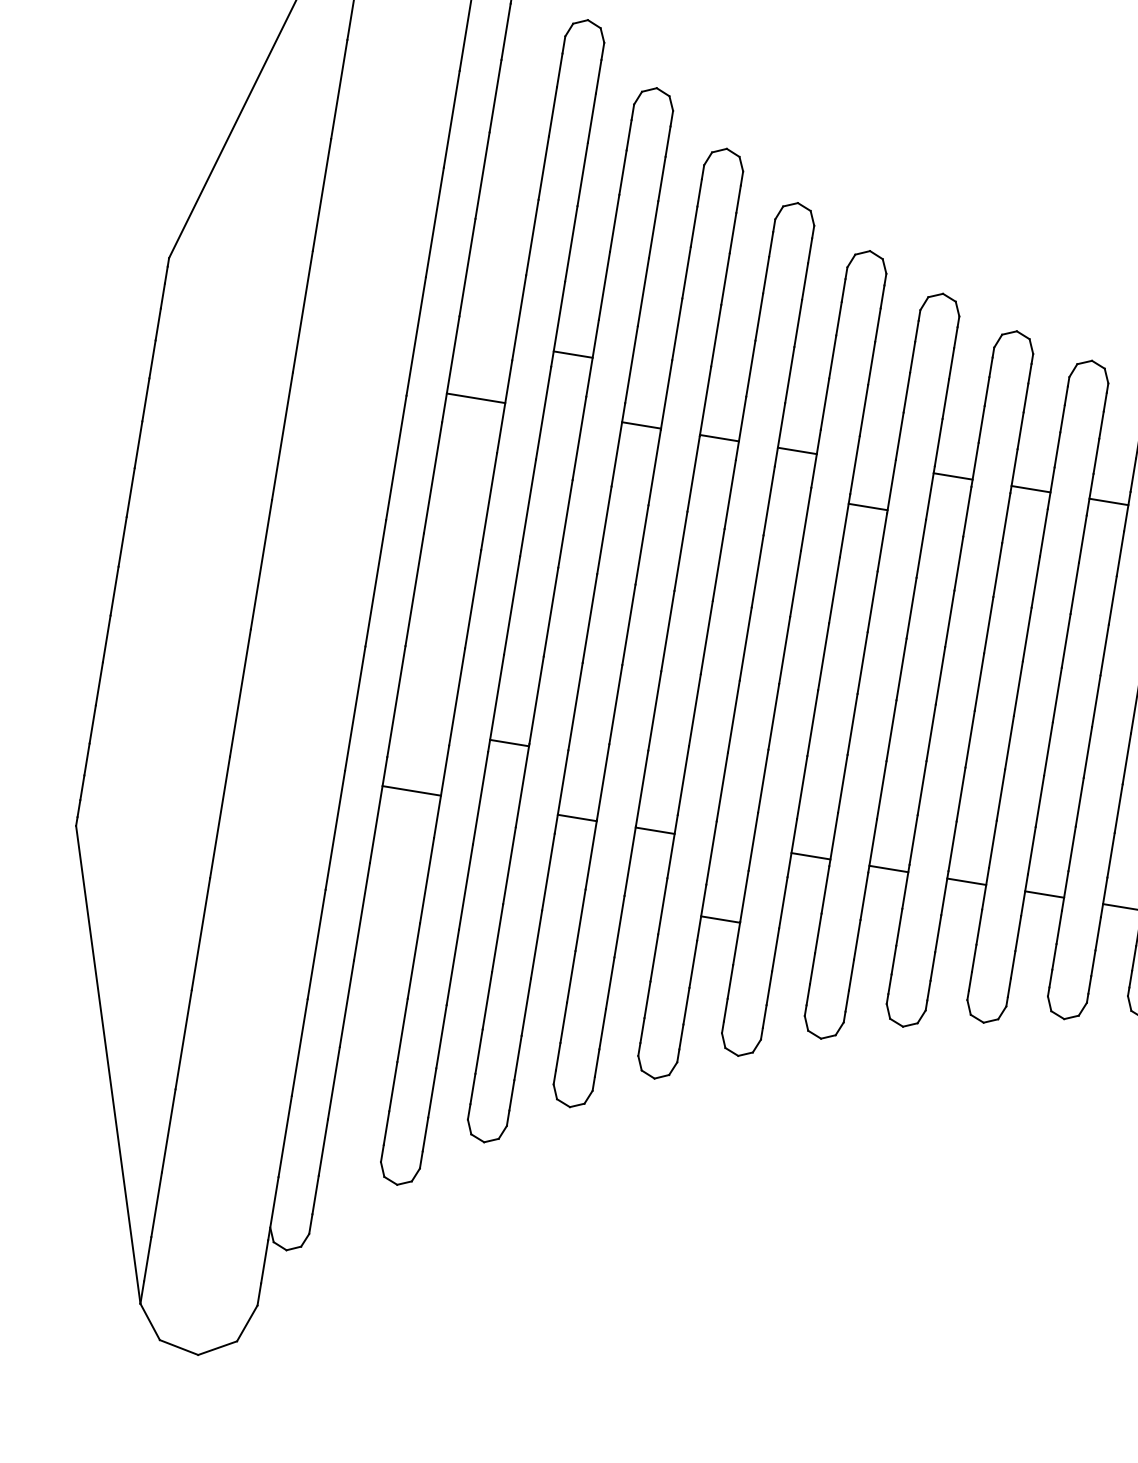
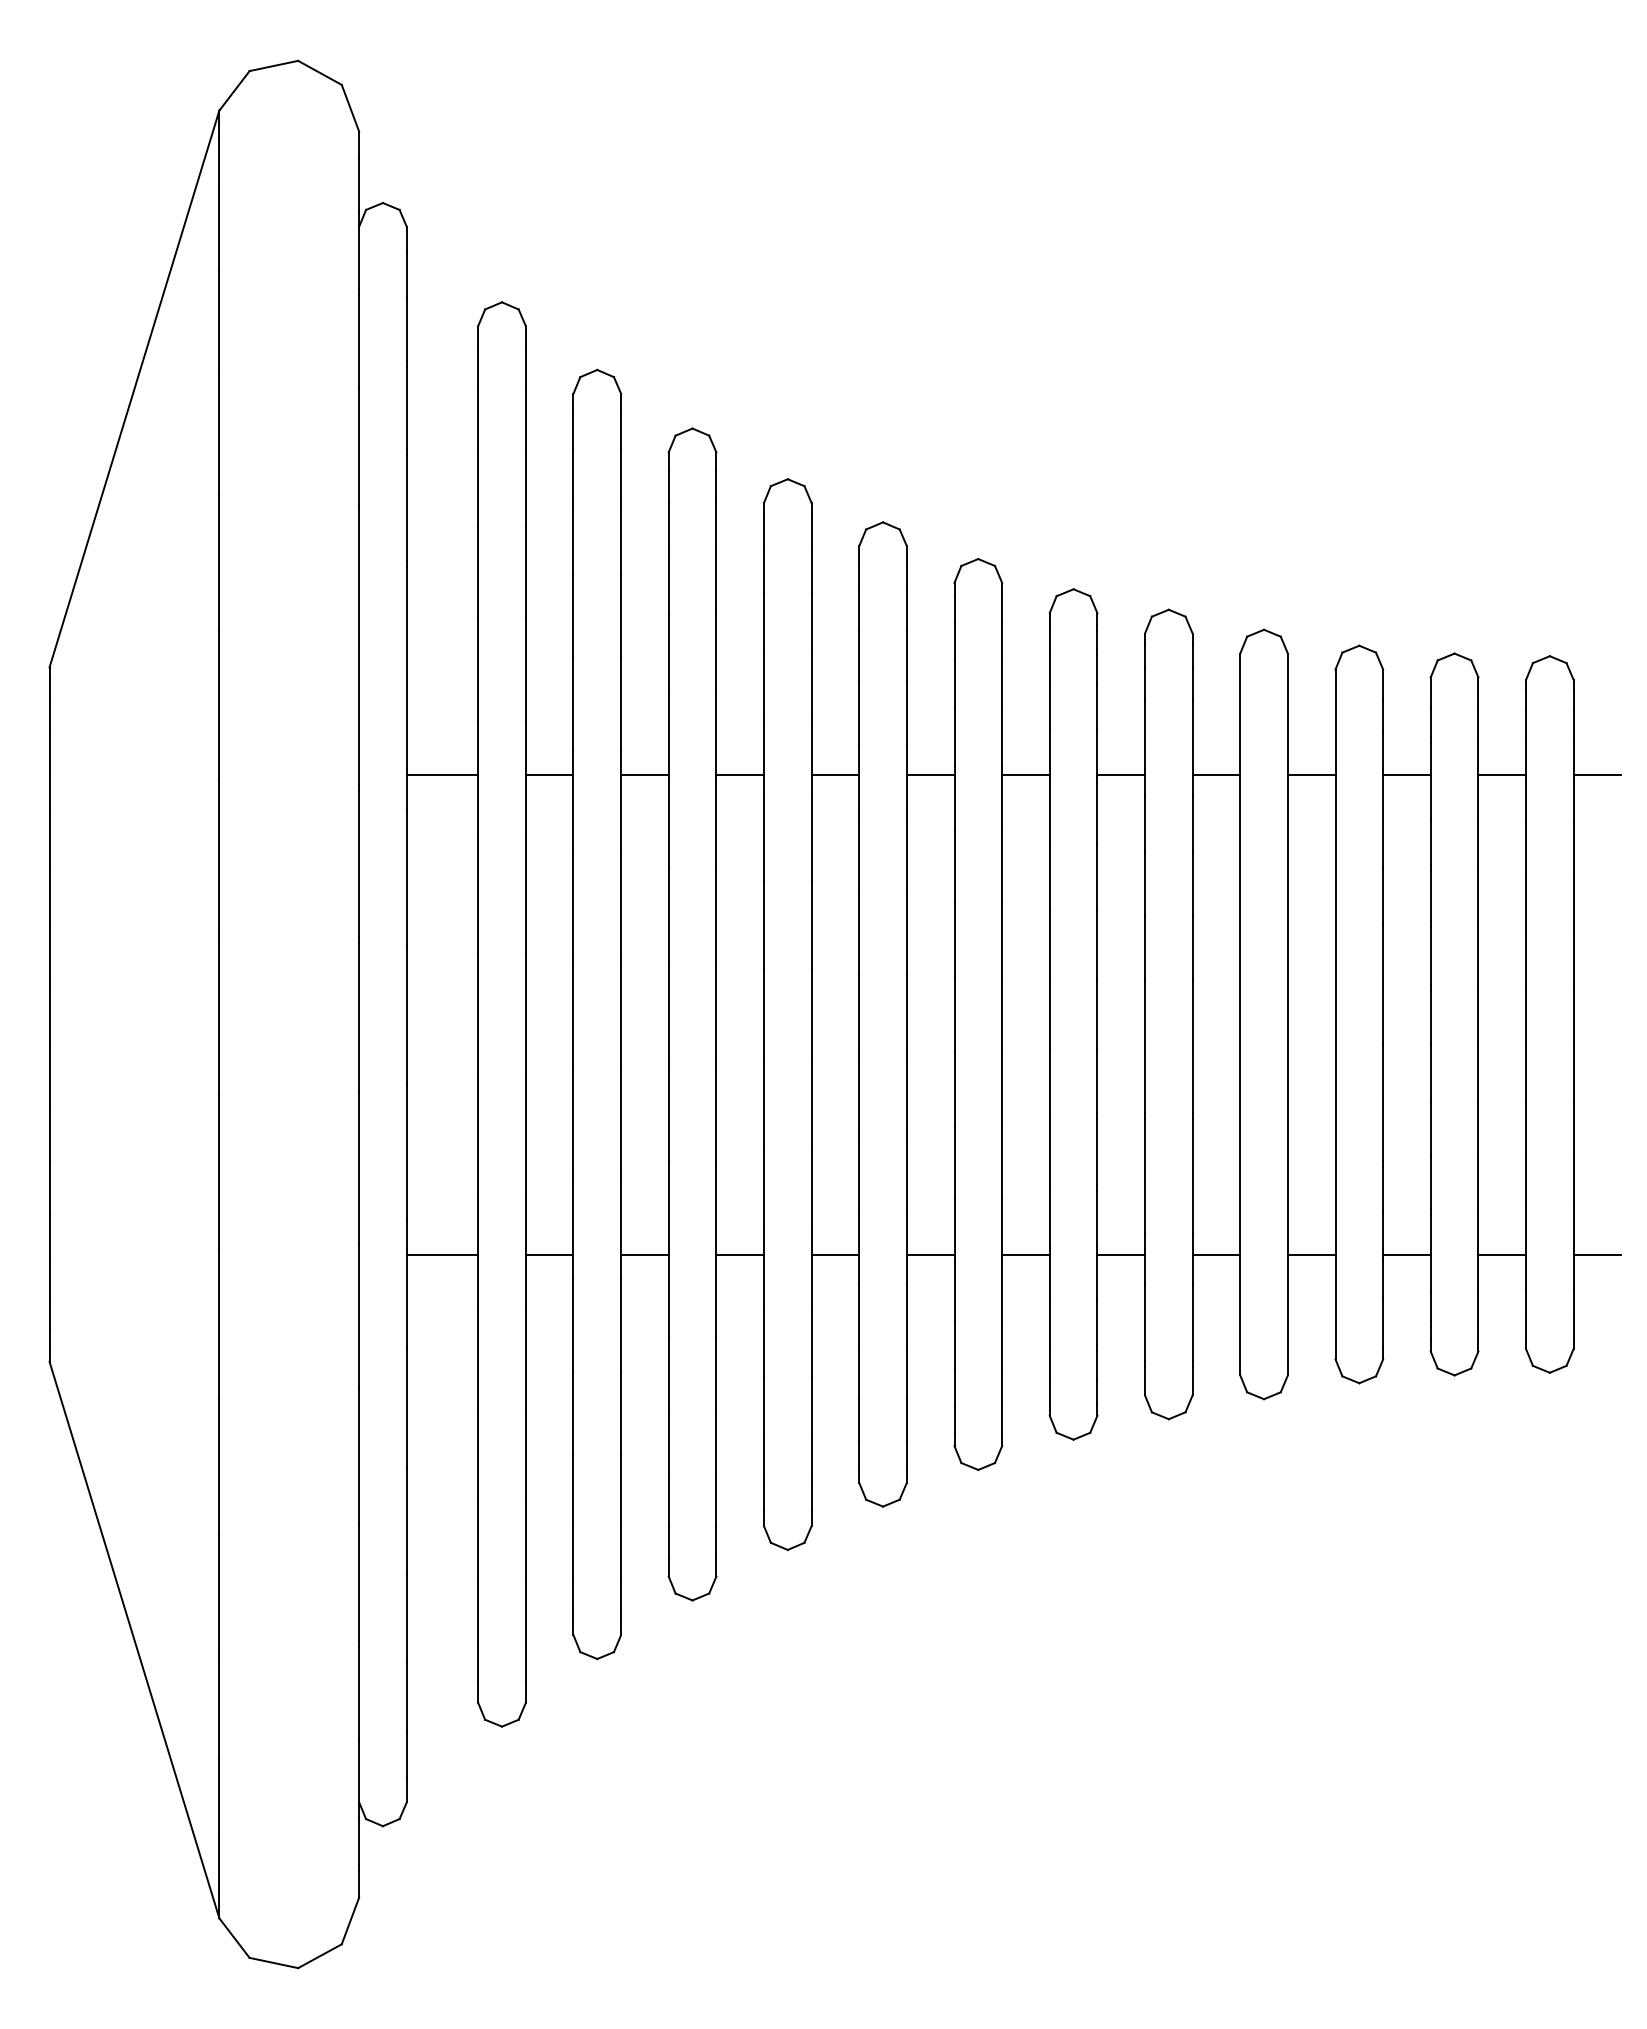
line: (573, 354) -> (549, 774), moved
line: (868, 506) -> (930, 774), moved
line: (509, 742) -> (549, 1254), moved
line: (720, 919) -> (835, 1254), moved

